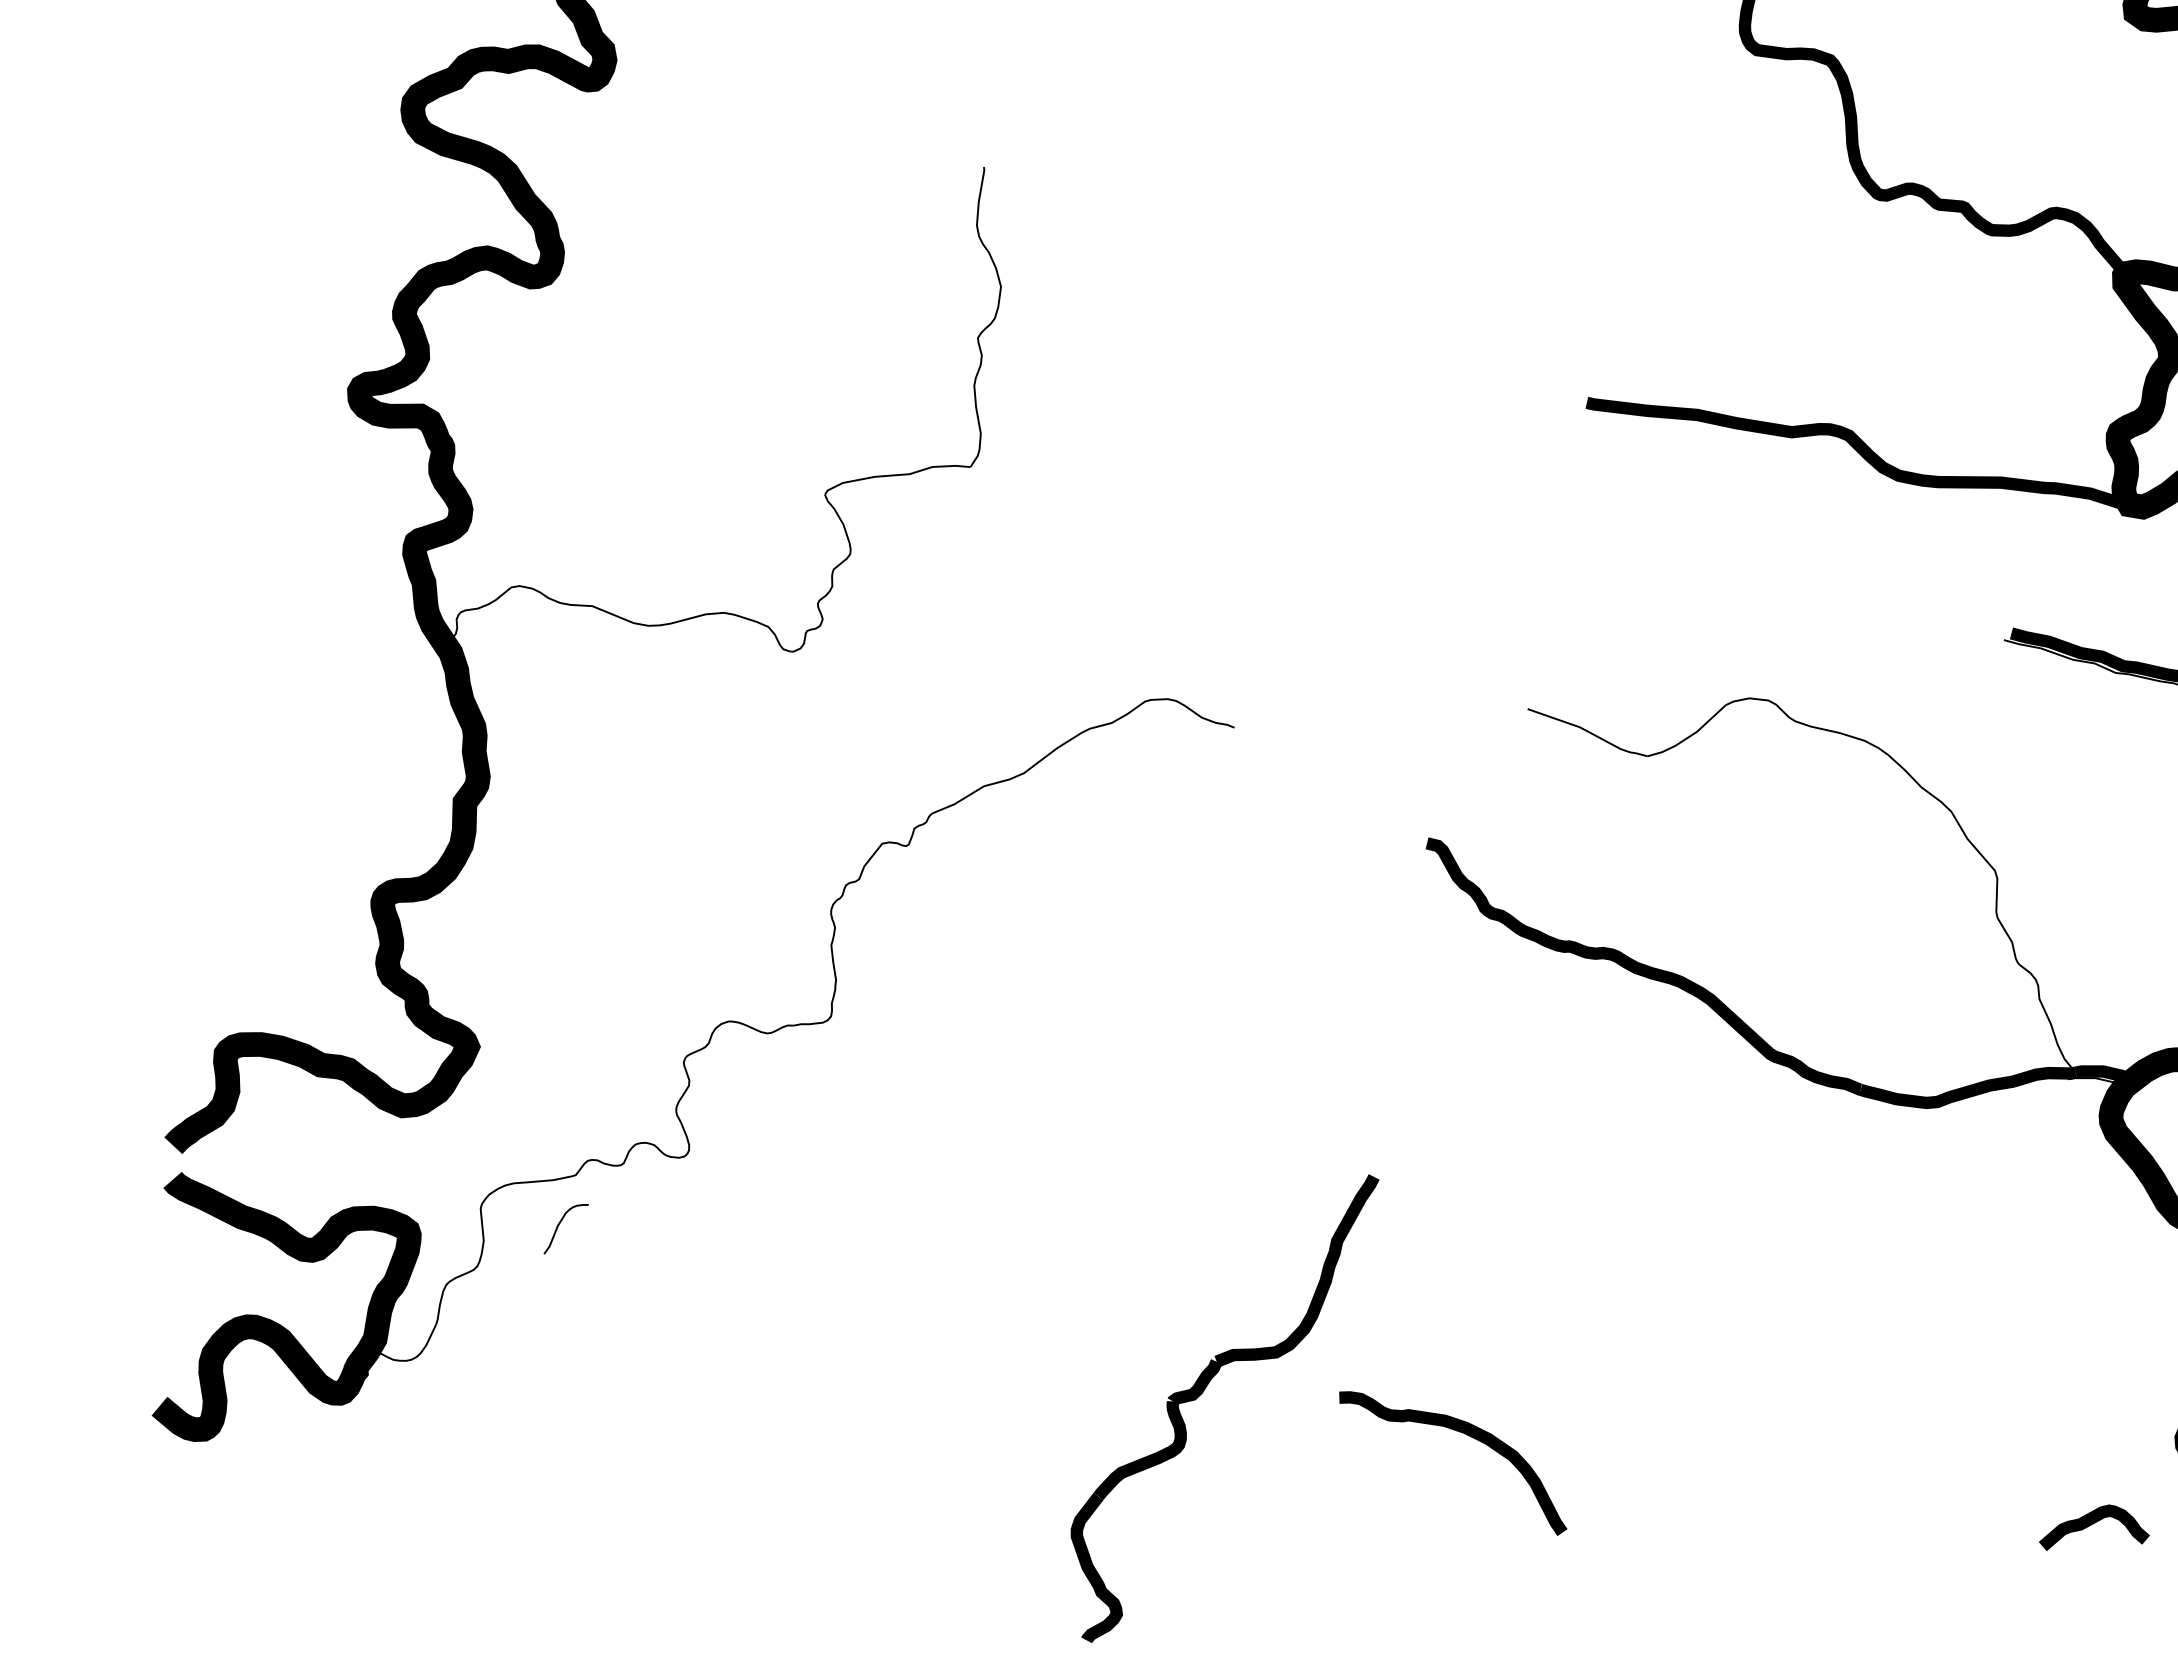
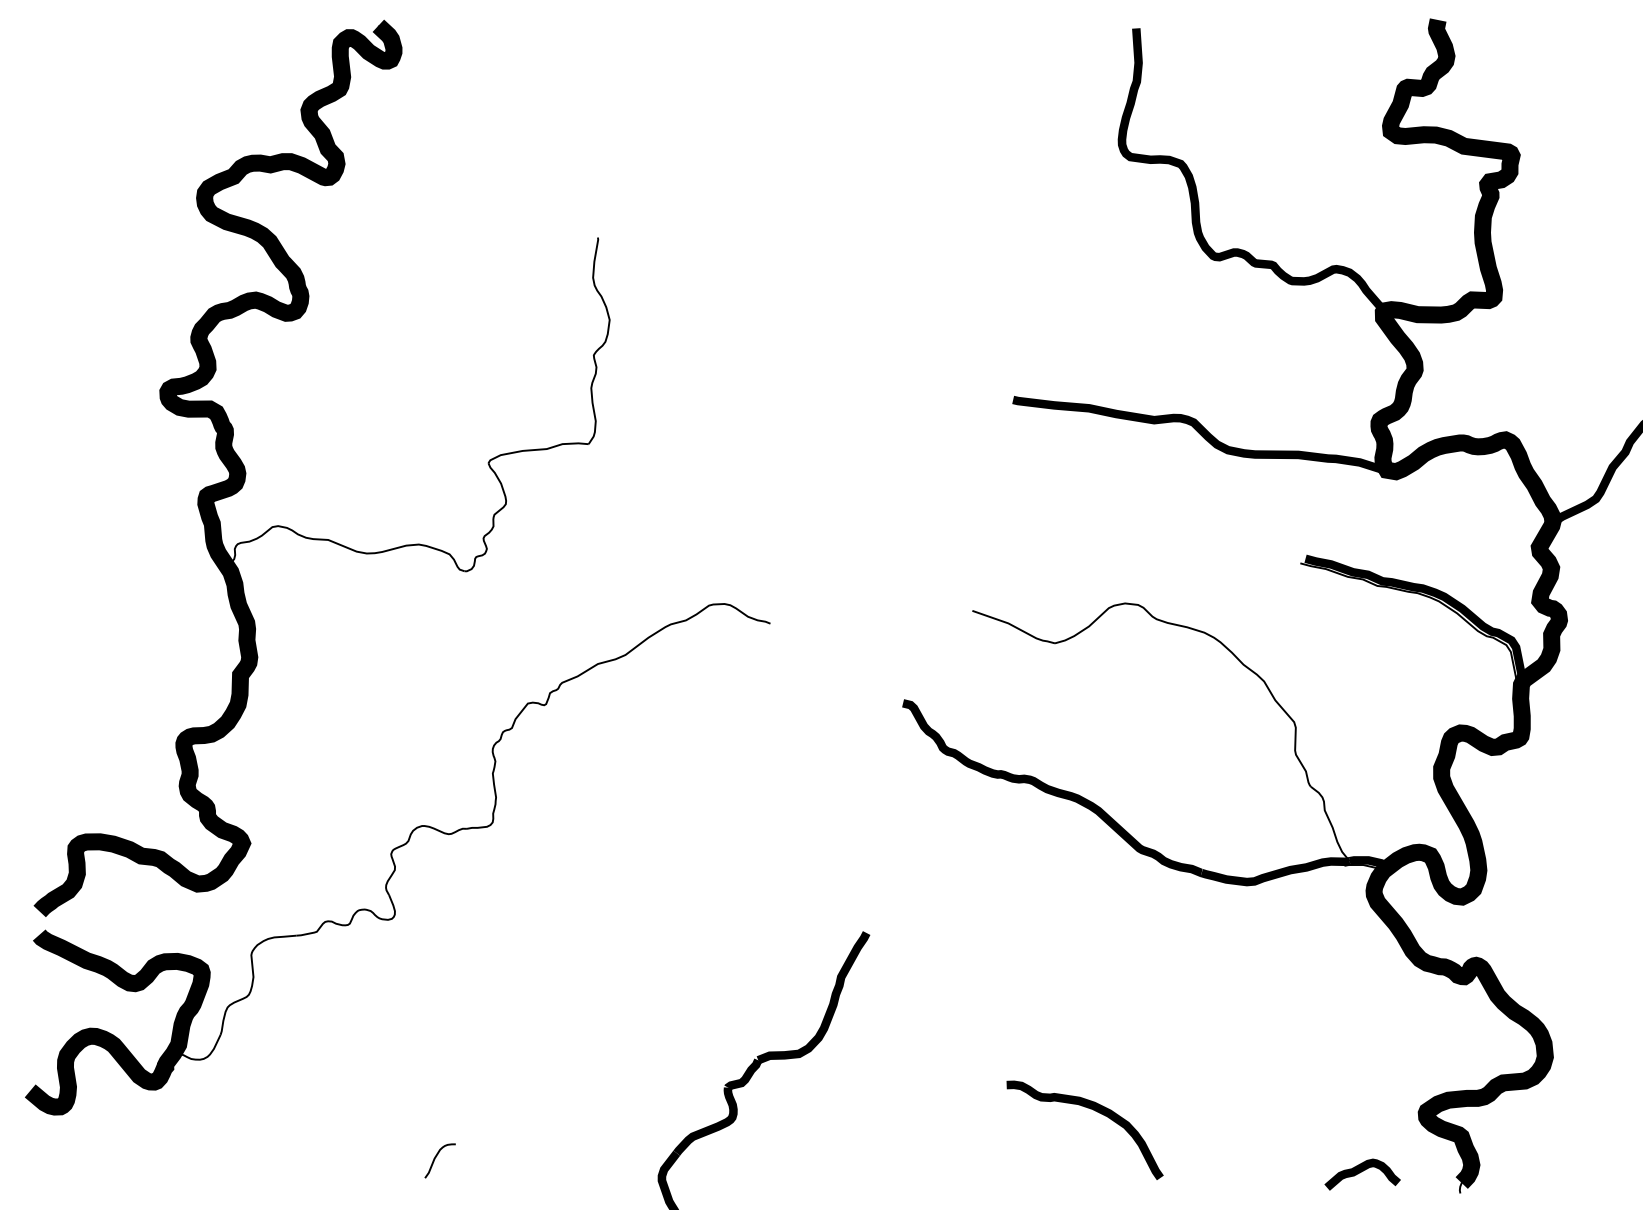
curve: (559, 1226) -> (435, 1159), moved
curve: (1461, 1433) -> (1090, 1109), moved

